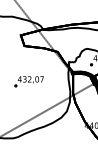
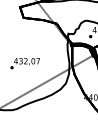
text: (28, 81) -> (24, 63), moved

